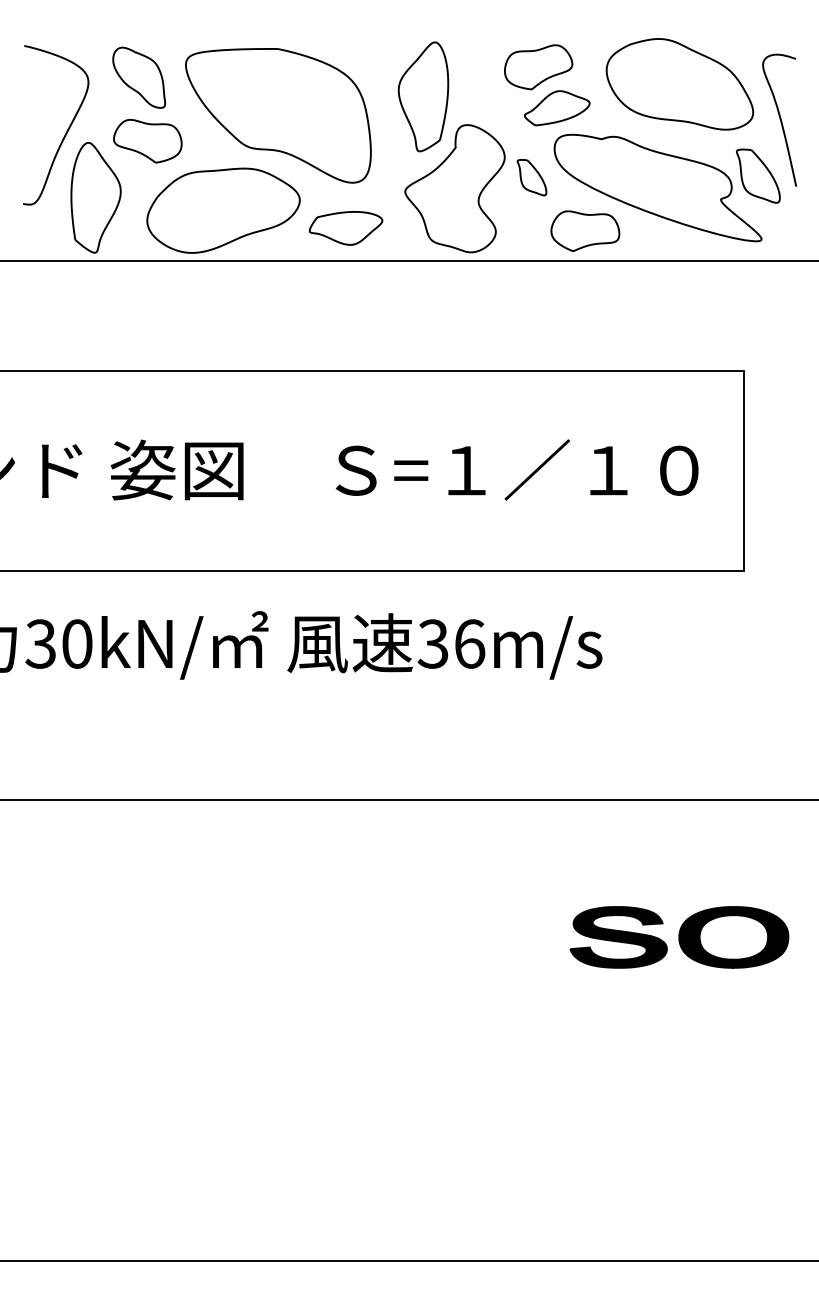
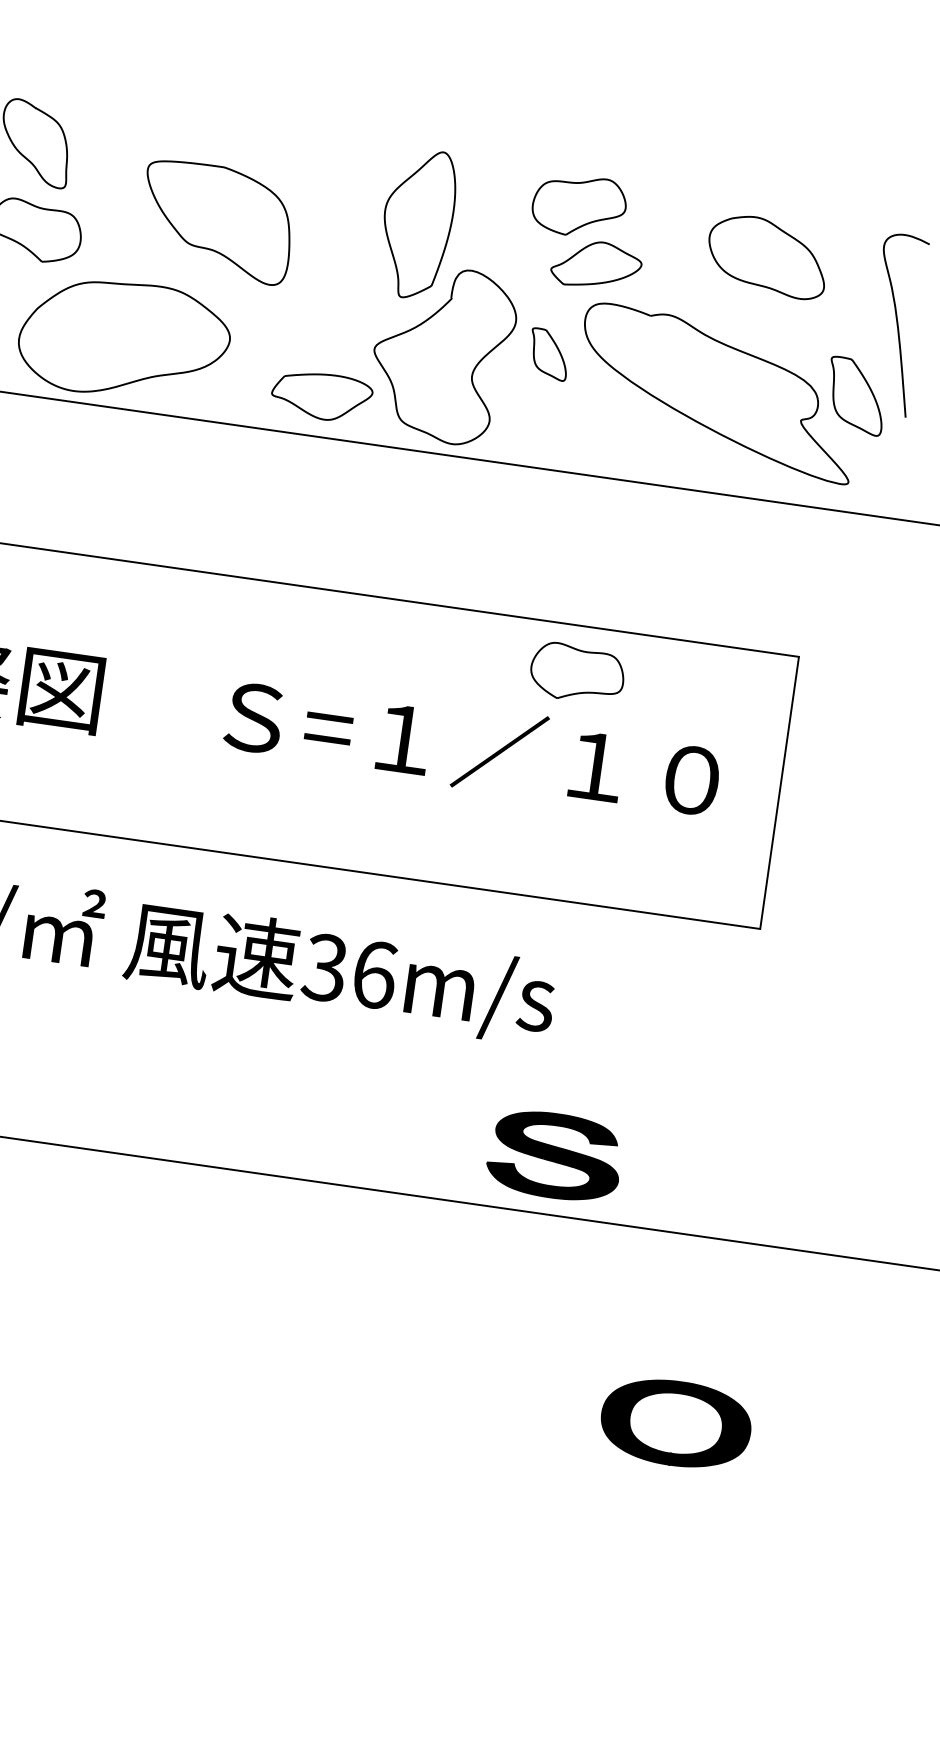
part: (679, 84) -> (766, 256), size x0.6
part: (278, 115) -> (217, 221), size x0.6
part: (345, 228) -> (321, 396), moved
part: (585, 230) -> (577, 672), moved
part: (618, 937) -> (554, 1156), moved

